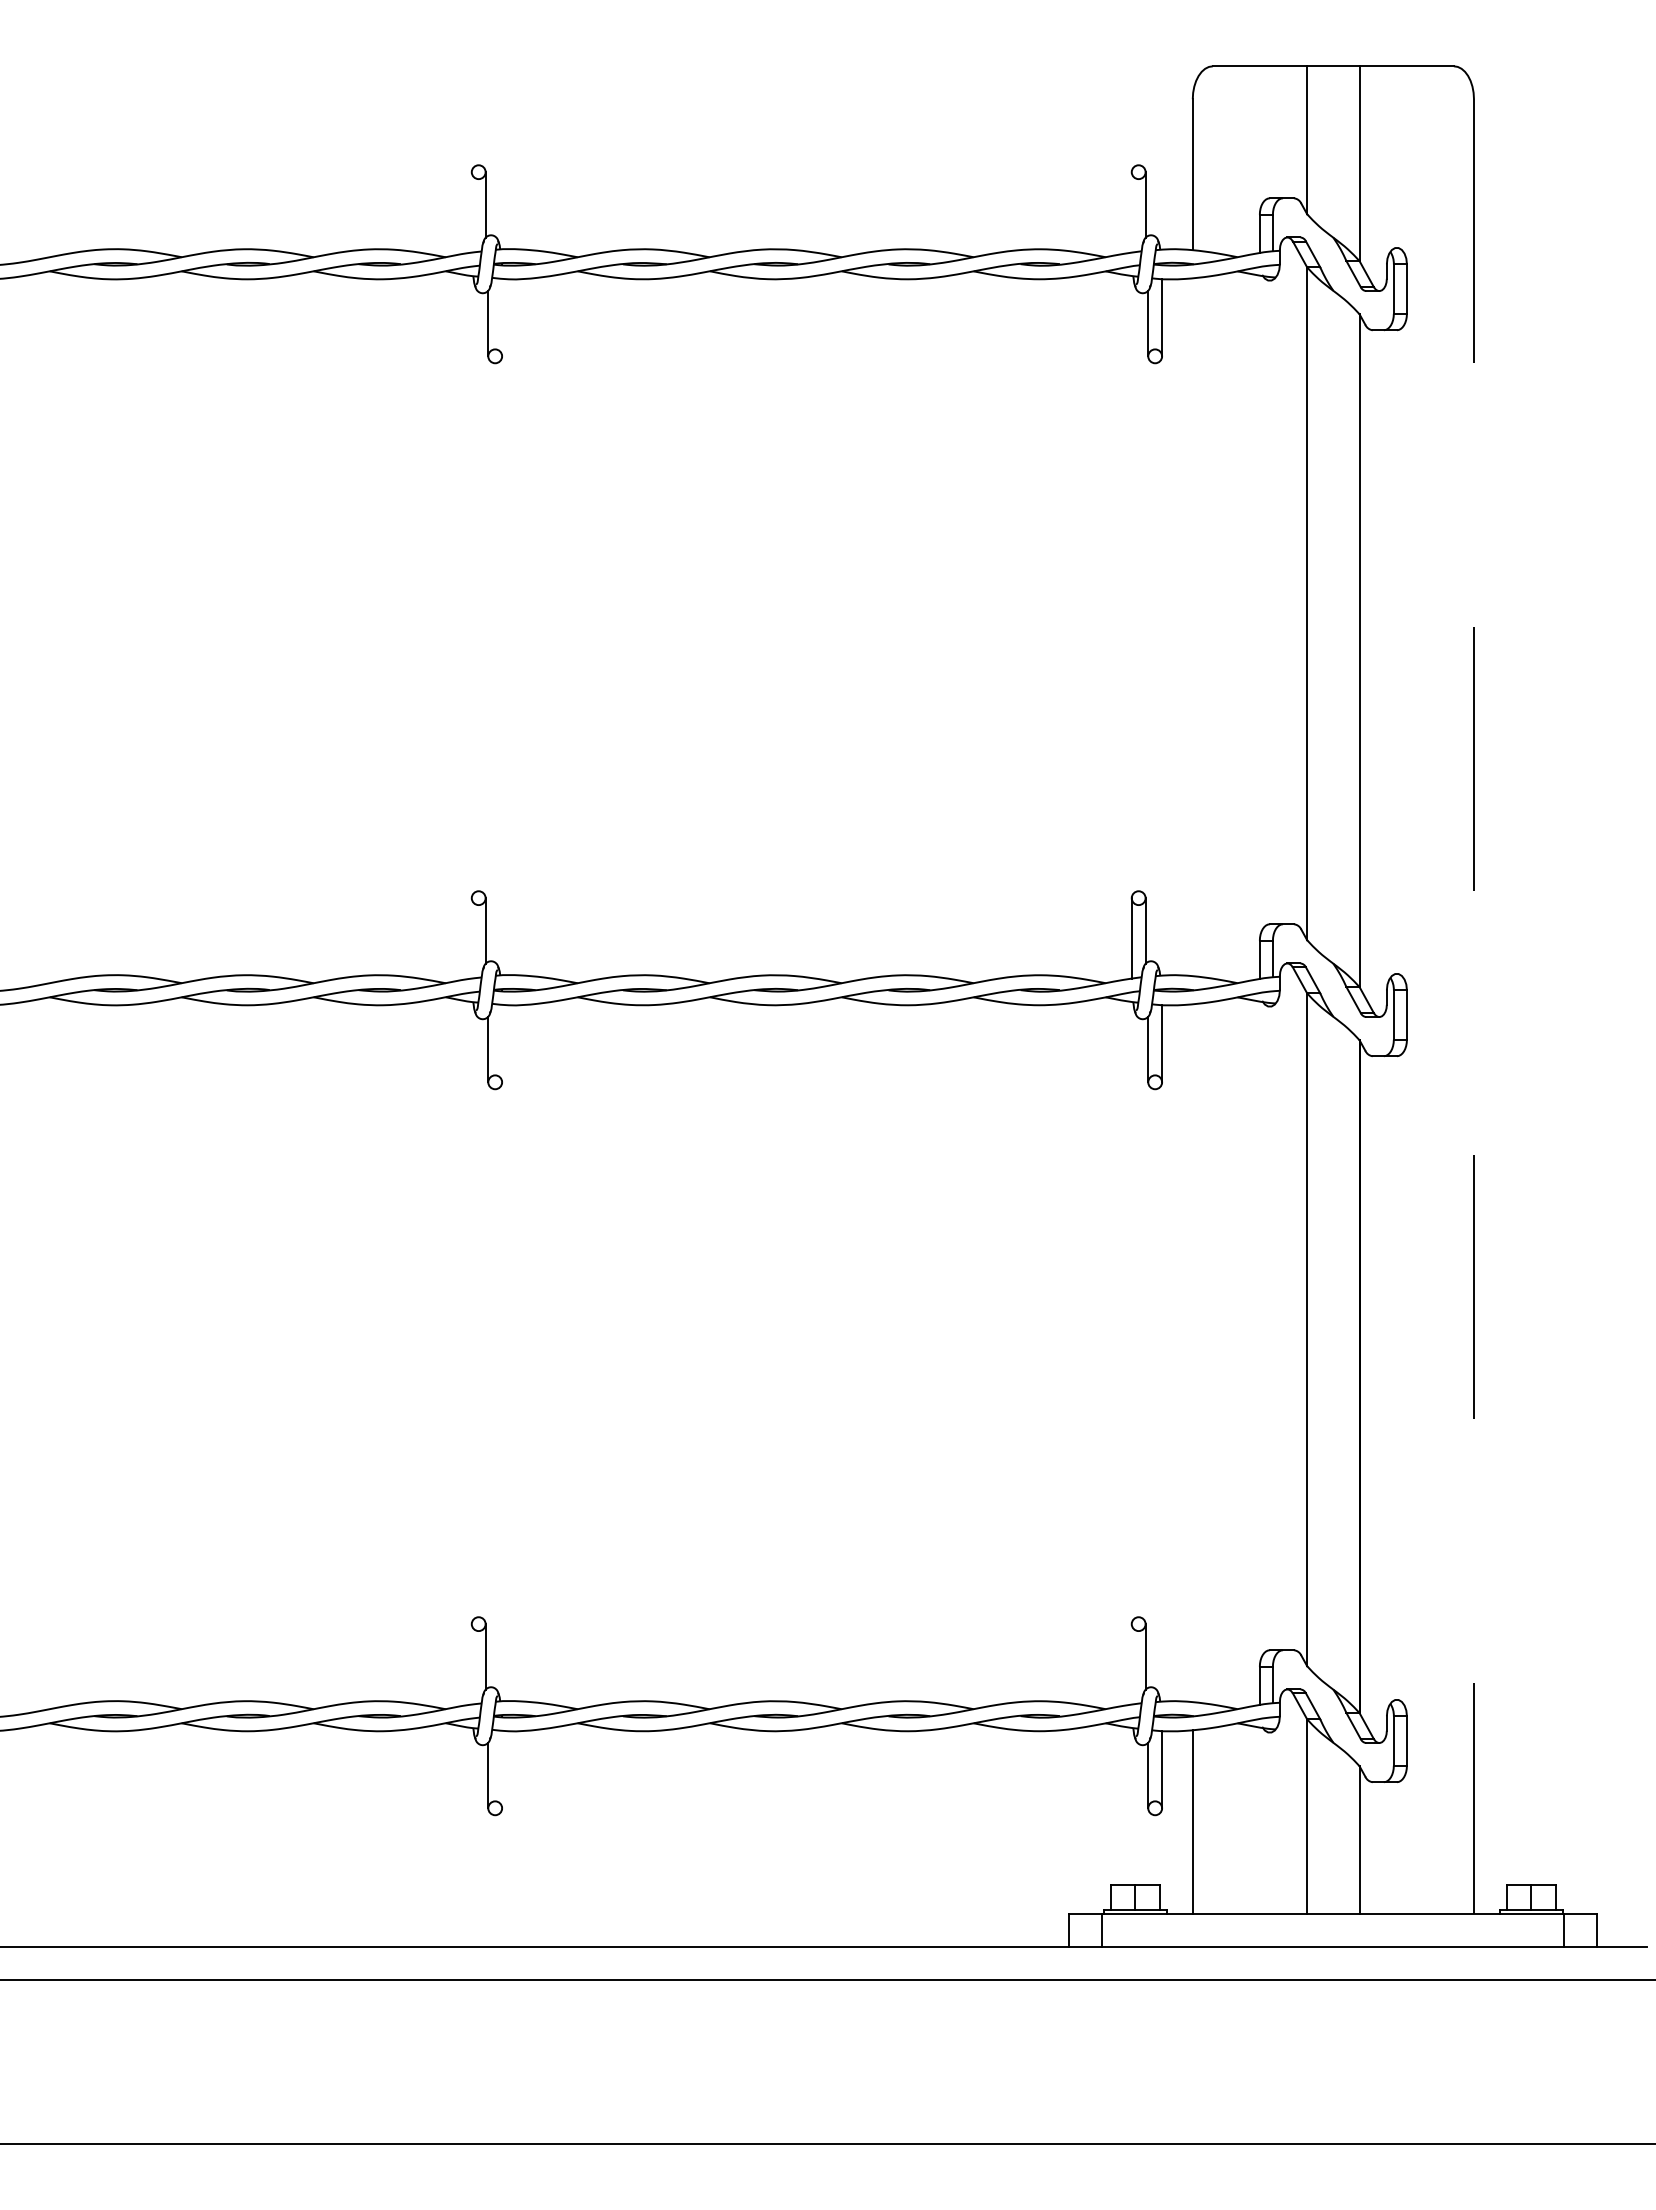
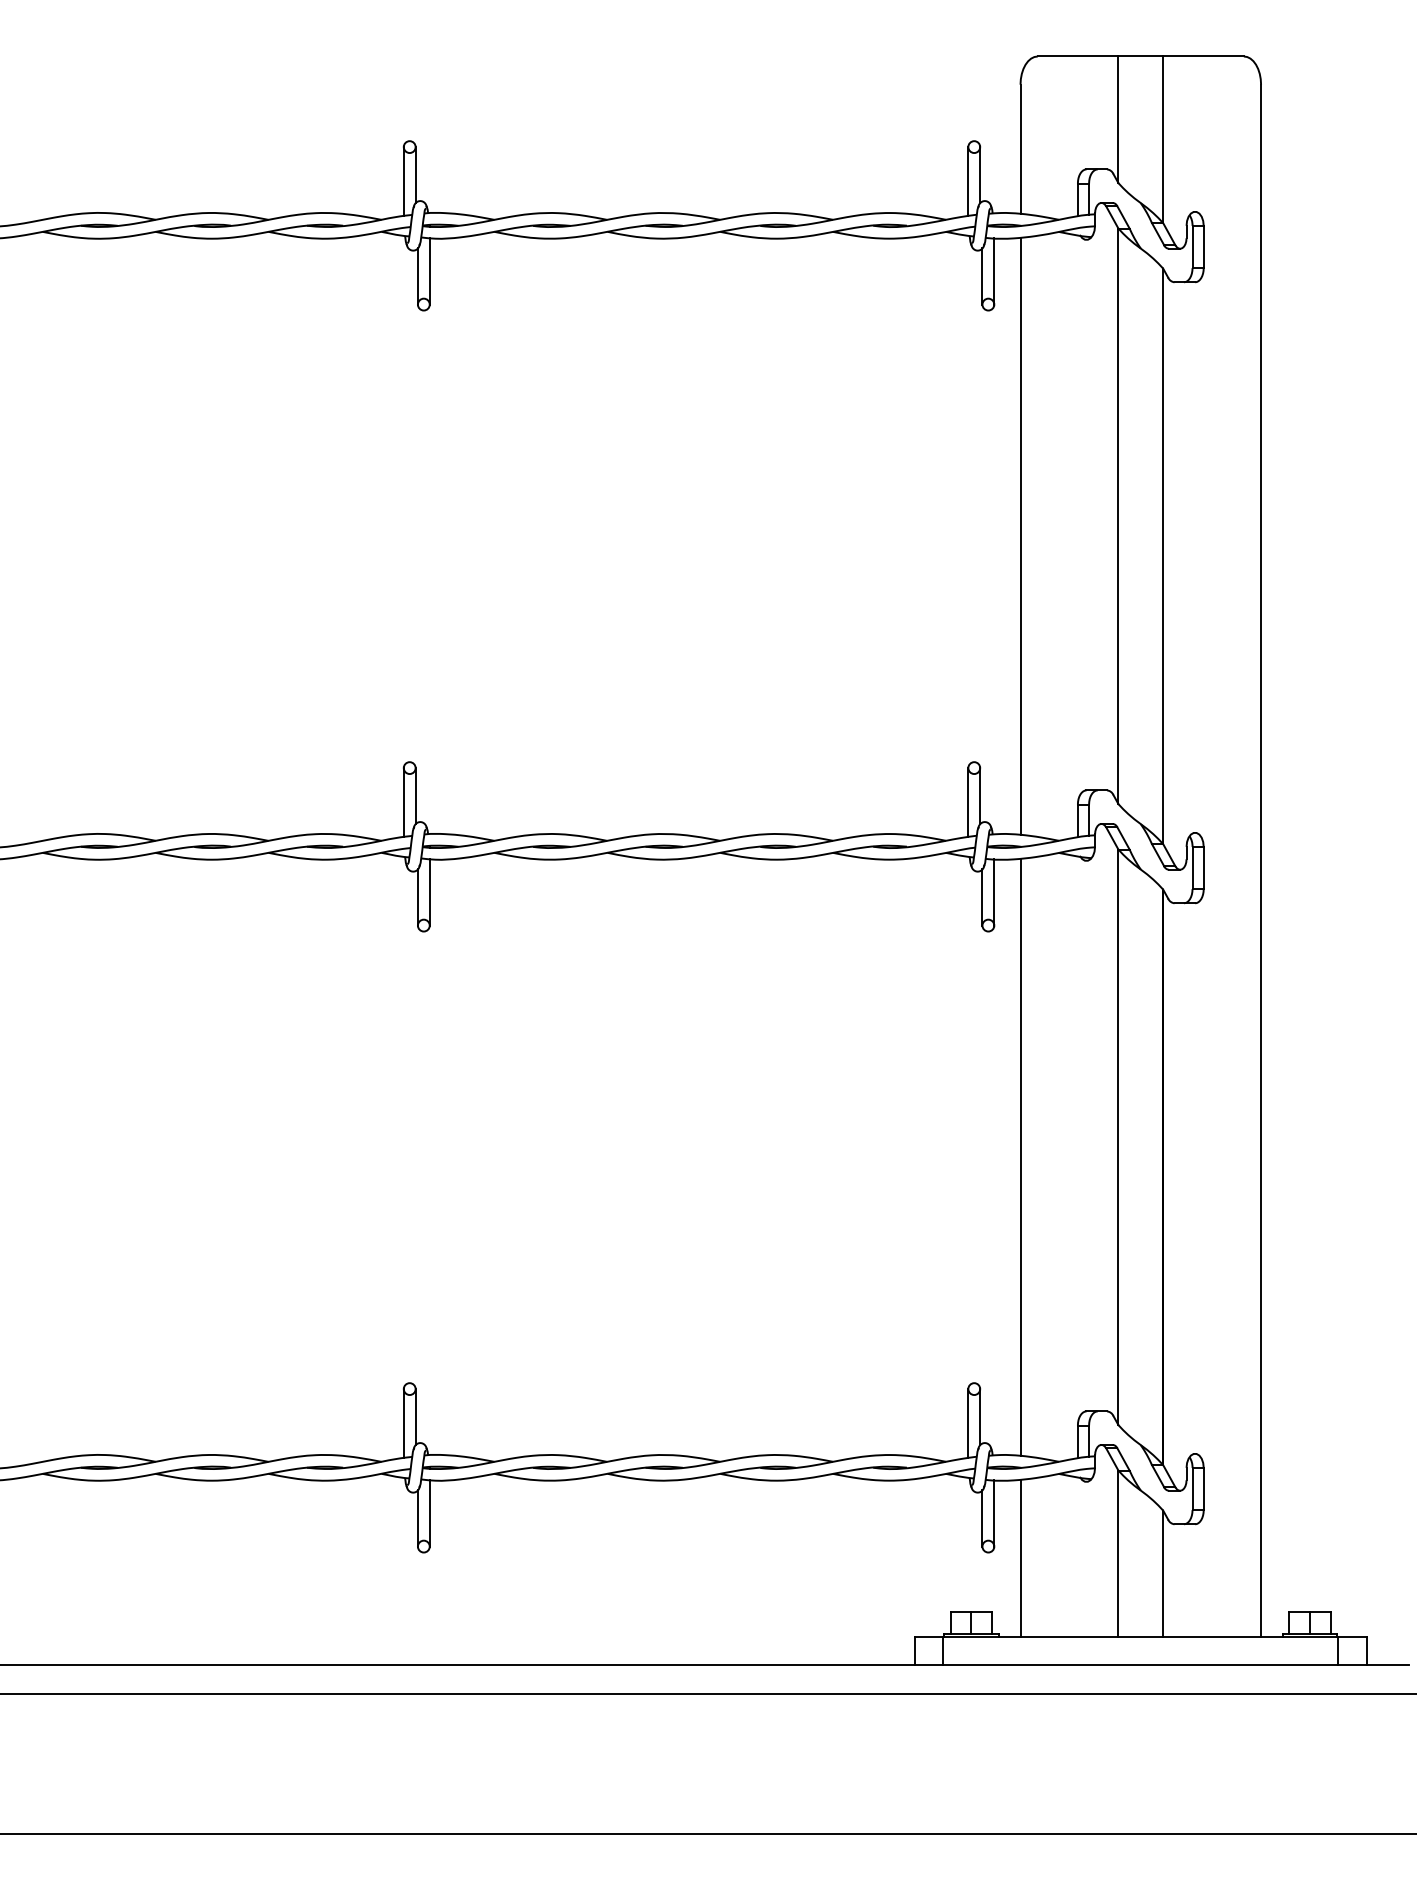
line: (471, 212) -> (403, 181), added
line: (1131, 212) -> (968, 181), added
line: (502, 317) -> (430, 271), added
line: (1192, 627) -> (1020, 536), added
line: (471, 938) -> (403, 802), added
line: (1474, 1007) -> (1261, 861), dashed -> solid
line: (502, 1043) -> (430, 892), added
line: (1192, 1353) -> (1020, 1157), added
line: (471, 1664) -> (403, 1423), added
line: (1131, 1664) -> (968, 1423), added
line: (502, 1769) -> (430, 1513), added

